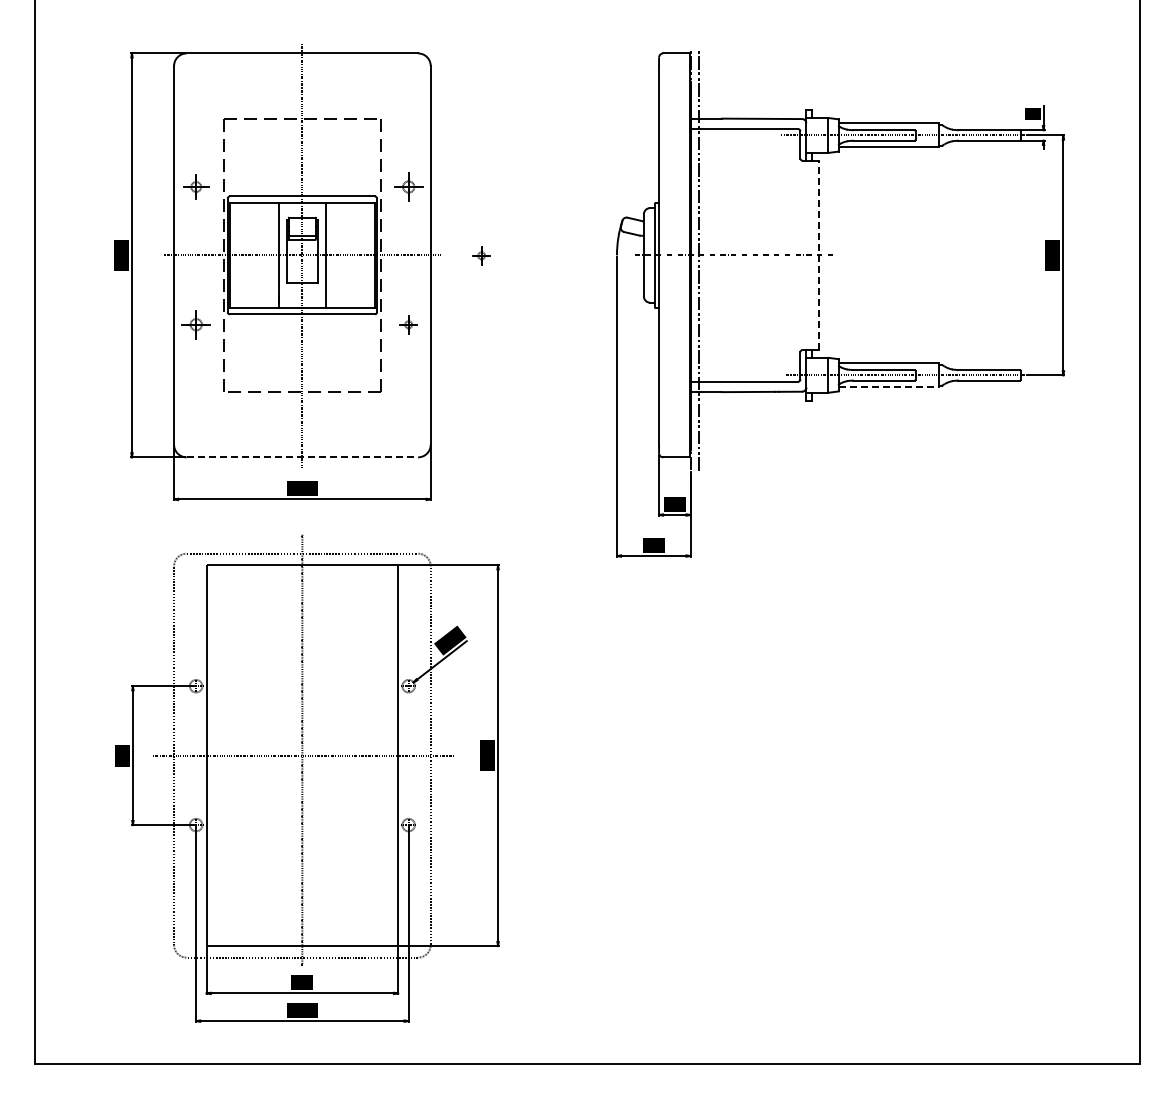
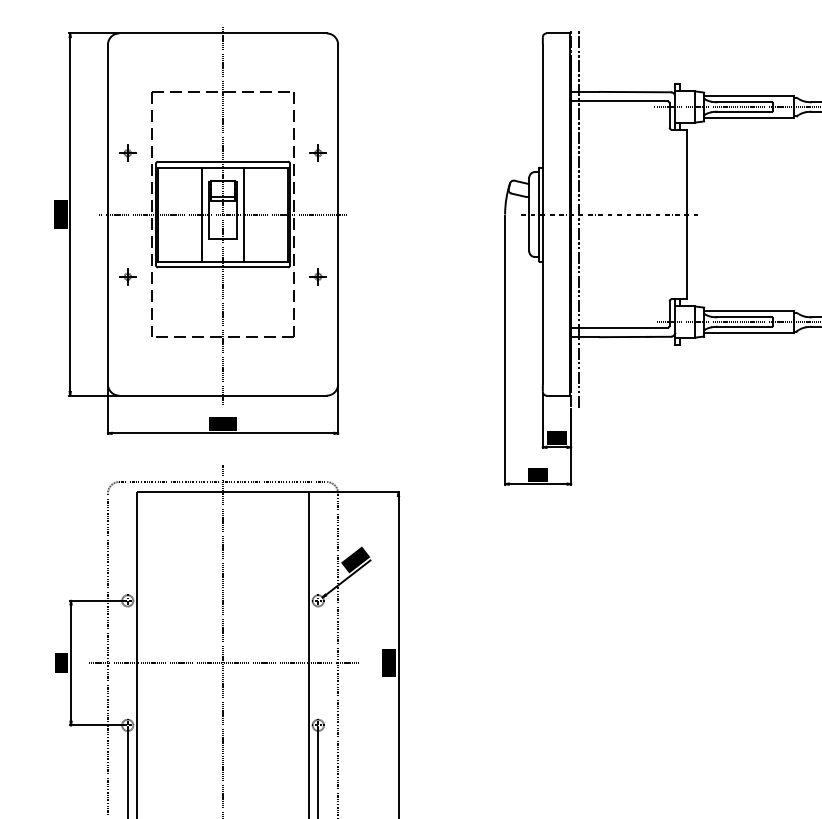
part: (195, 186) -> (127, 152), size x0.71
part: (408, 186) -> (318, 152), size x0.62
part: (481, 255) -> (383, 214), removed
line: (819, 255) -> (686, 214), dashed -> solid
part: (195, 324) -> (127, 276), size x0.62
line: (888, 387) -> (748, 333), dashed -> solid
line: (302, 457) -> (223, 395), dashed -> solid

